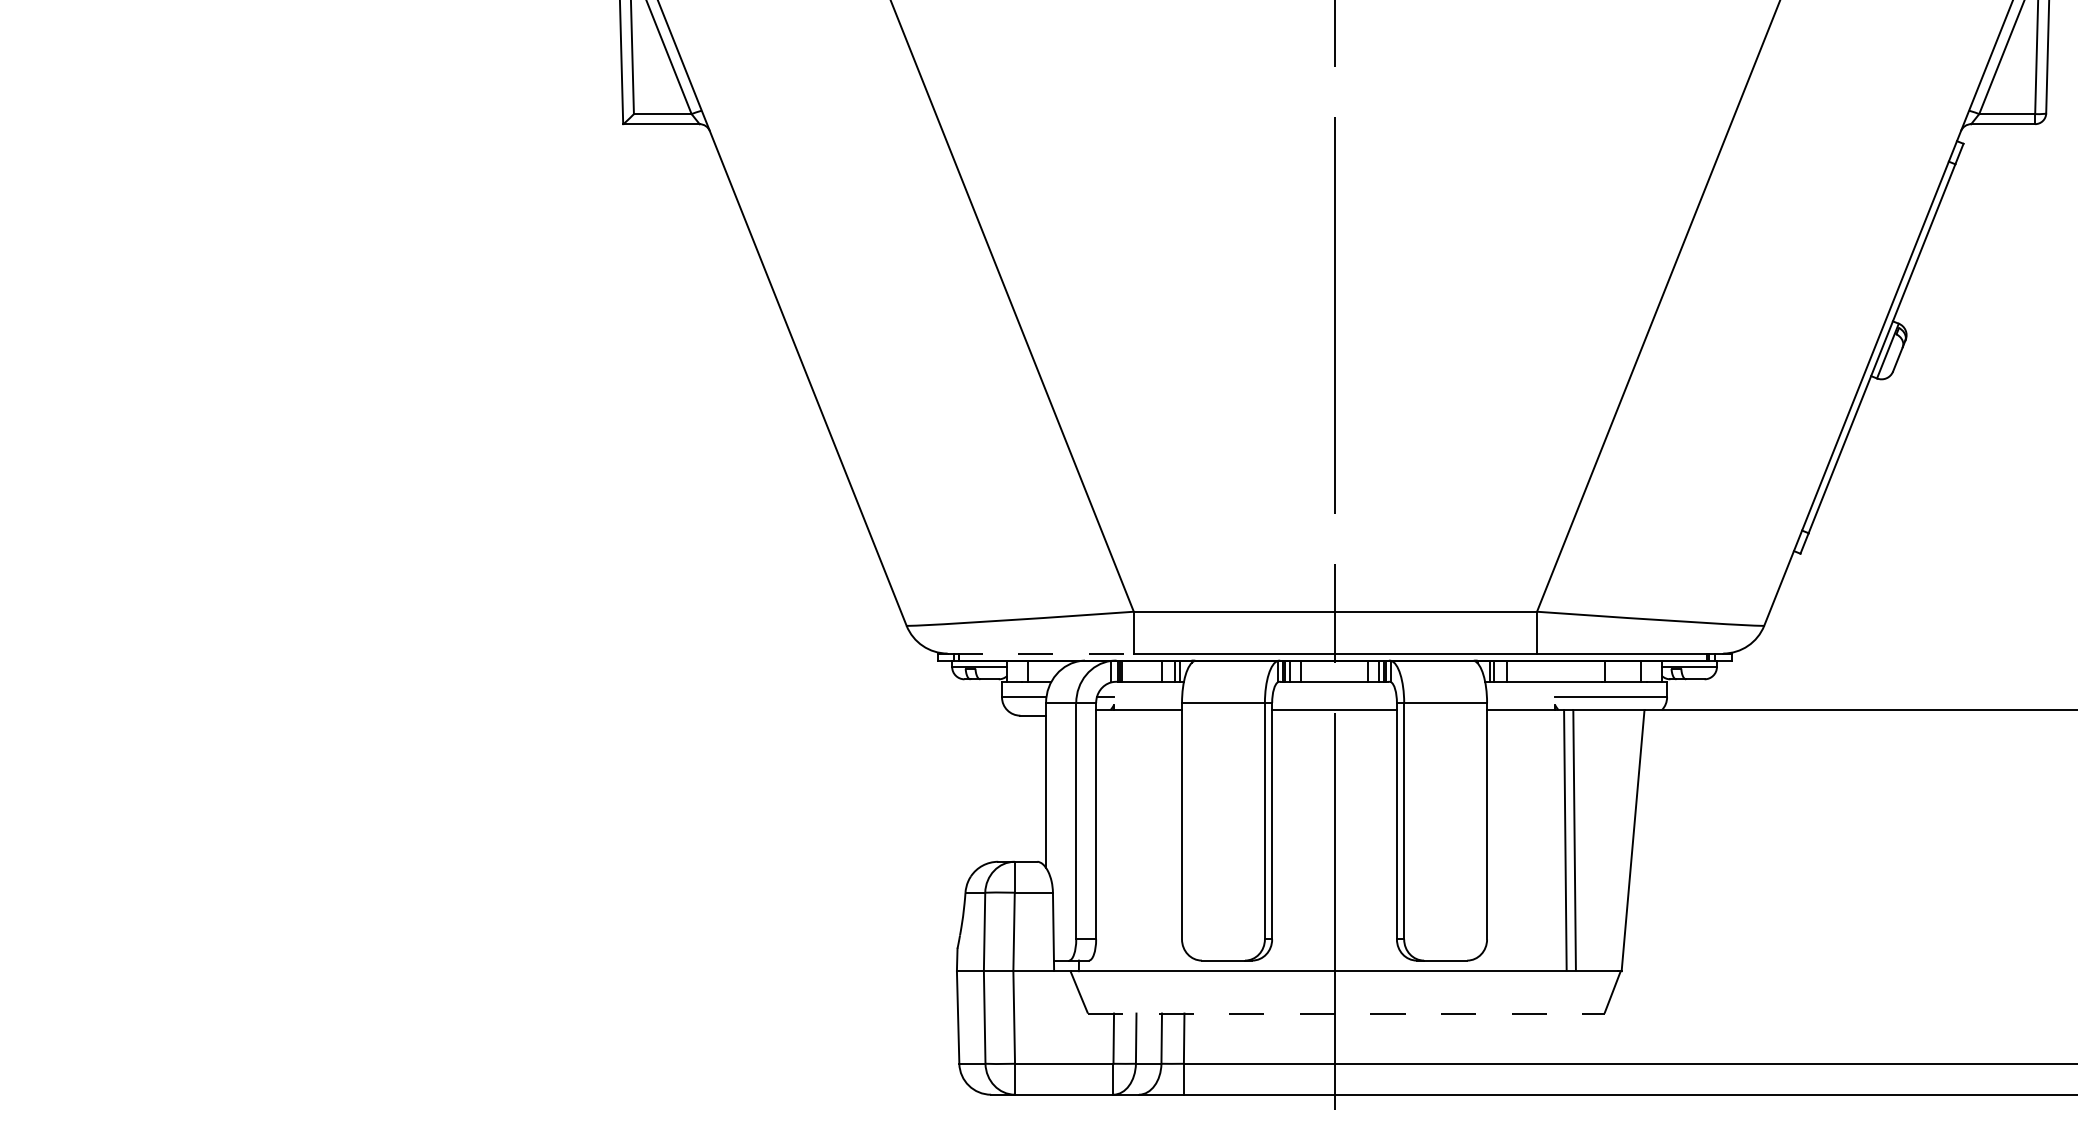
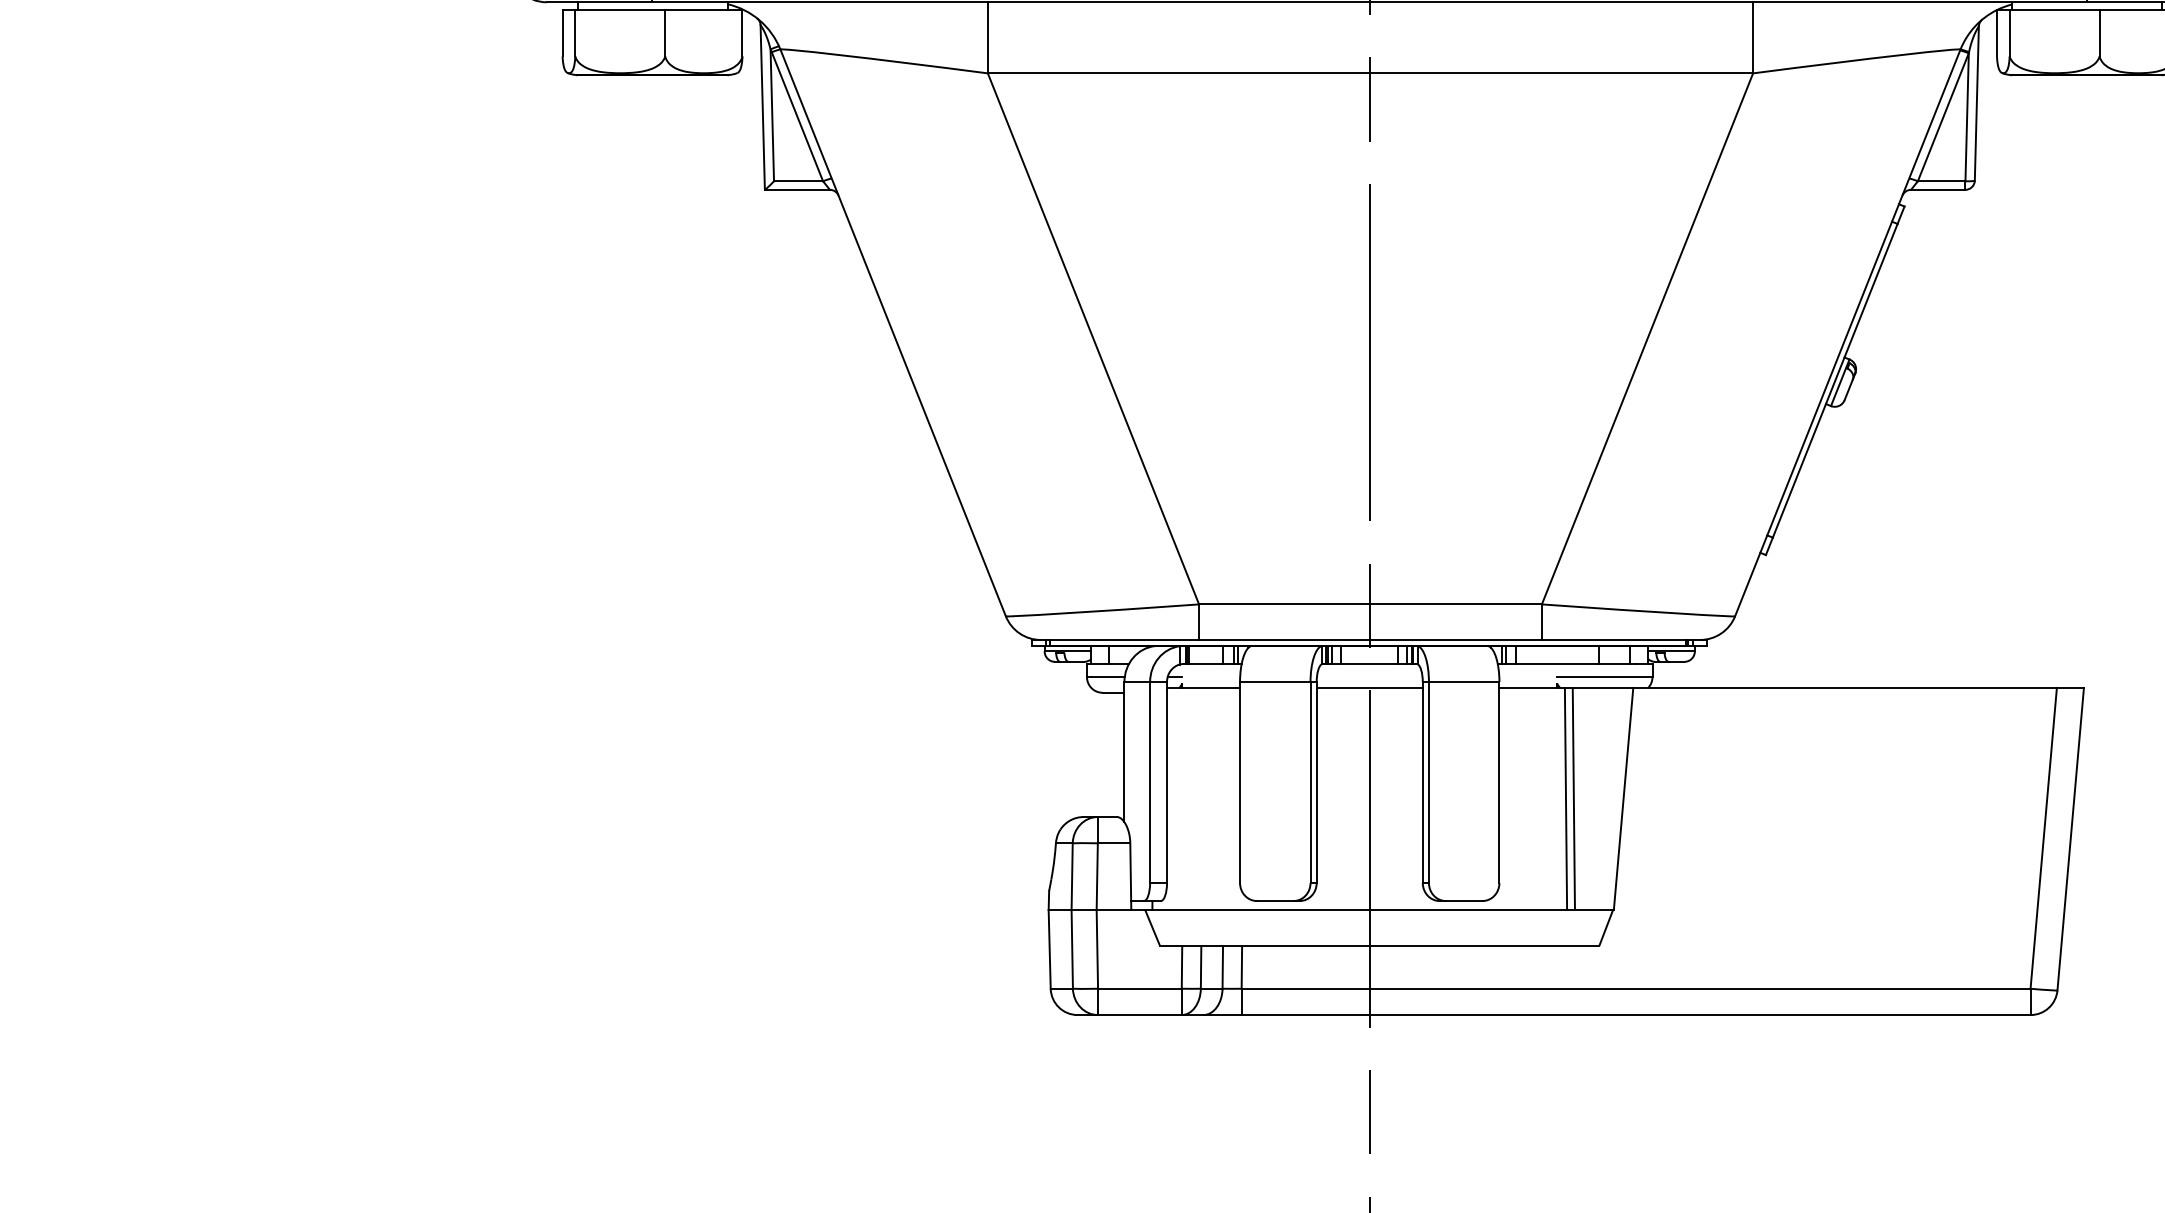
line: (1041, 653) -> (1120, 639), dashed -> solid
line: (1346, 1014) -> (1379, 946), dashed -> solid

